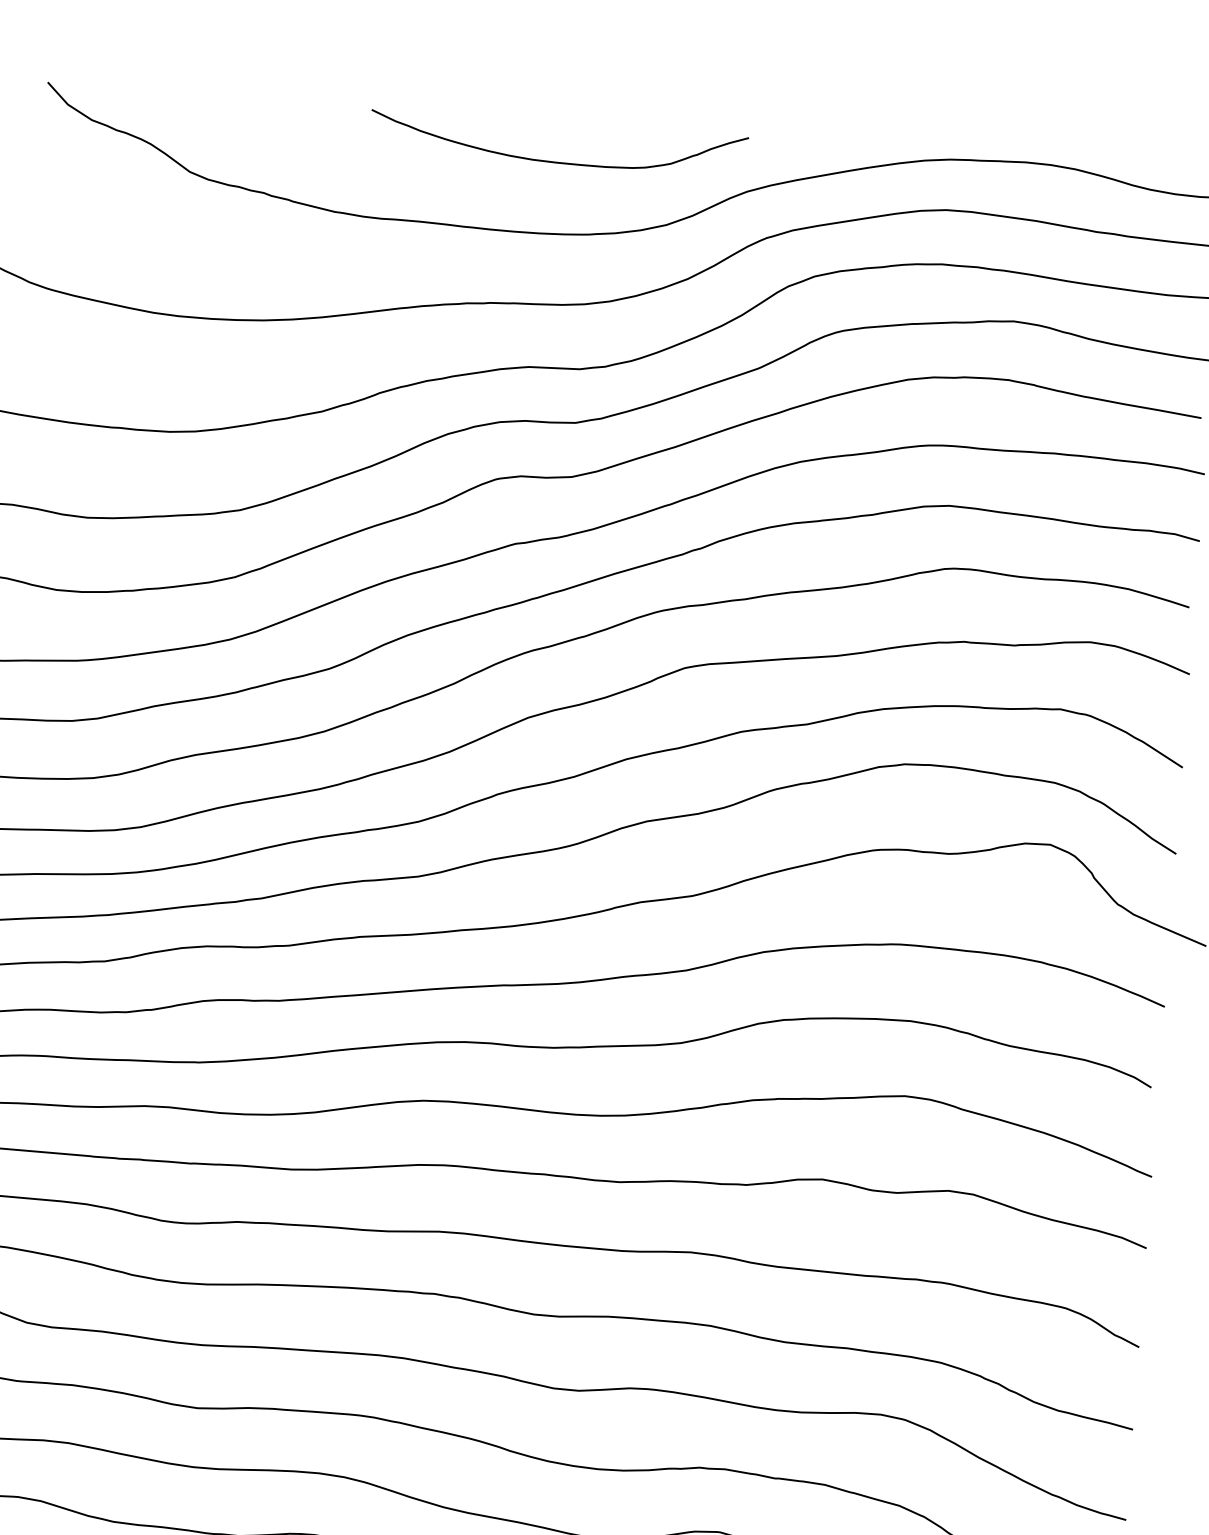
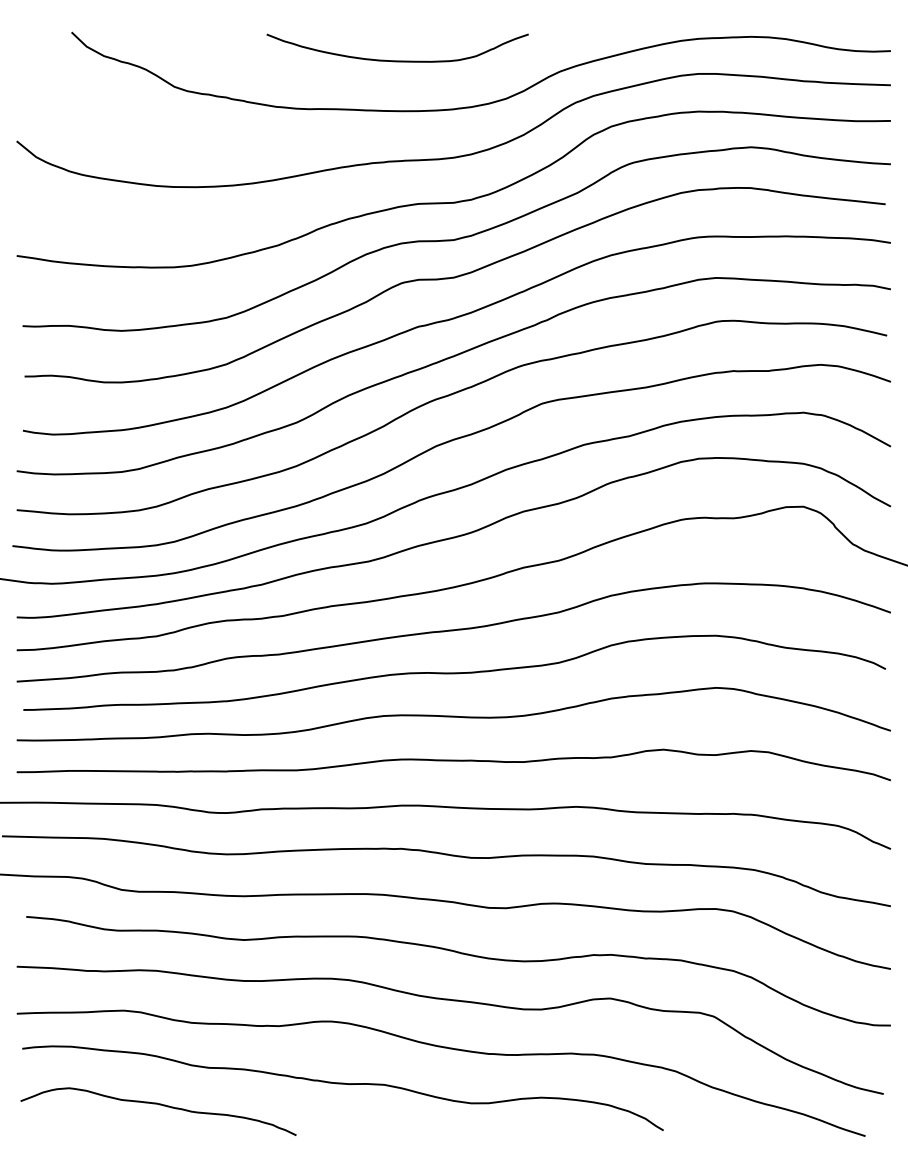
curve: (557, 161) -> (397, 60), moved

